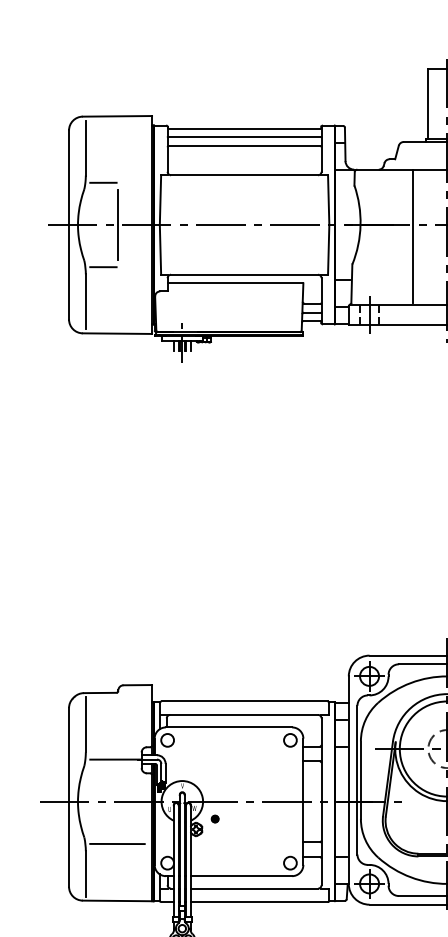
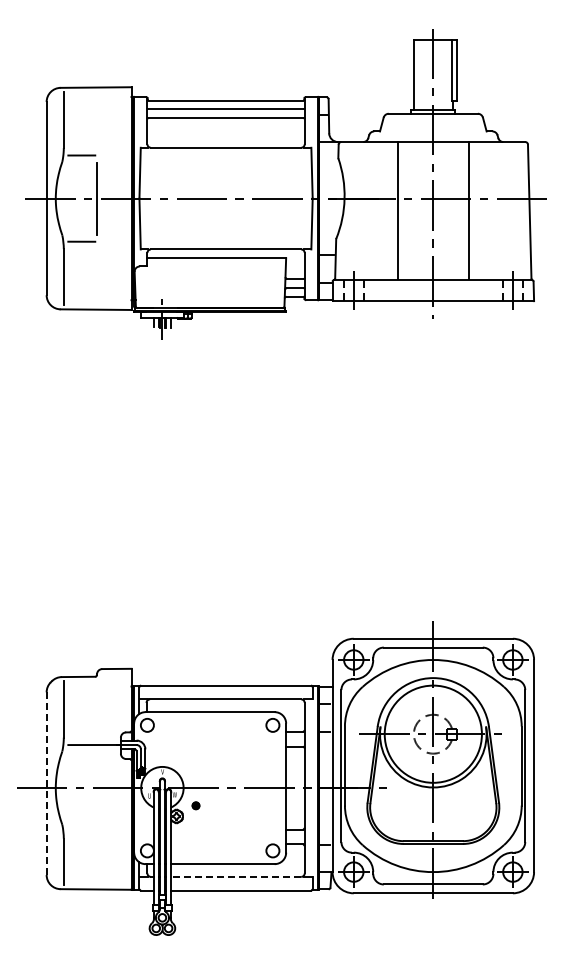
line: (68, 797) -> (46, 783), solid -> dashed
line: (117, 844) -> (96, 831), removed
line: (253, 888) -> (235, 876), solid -> dashed

